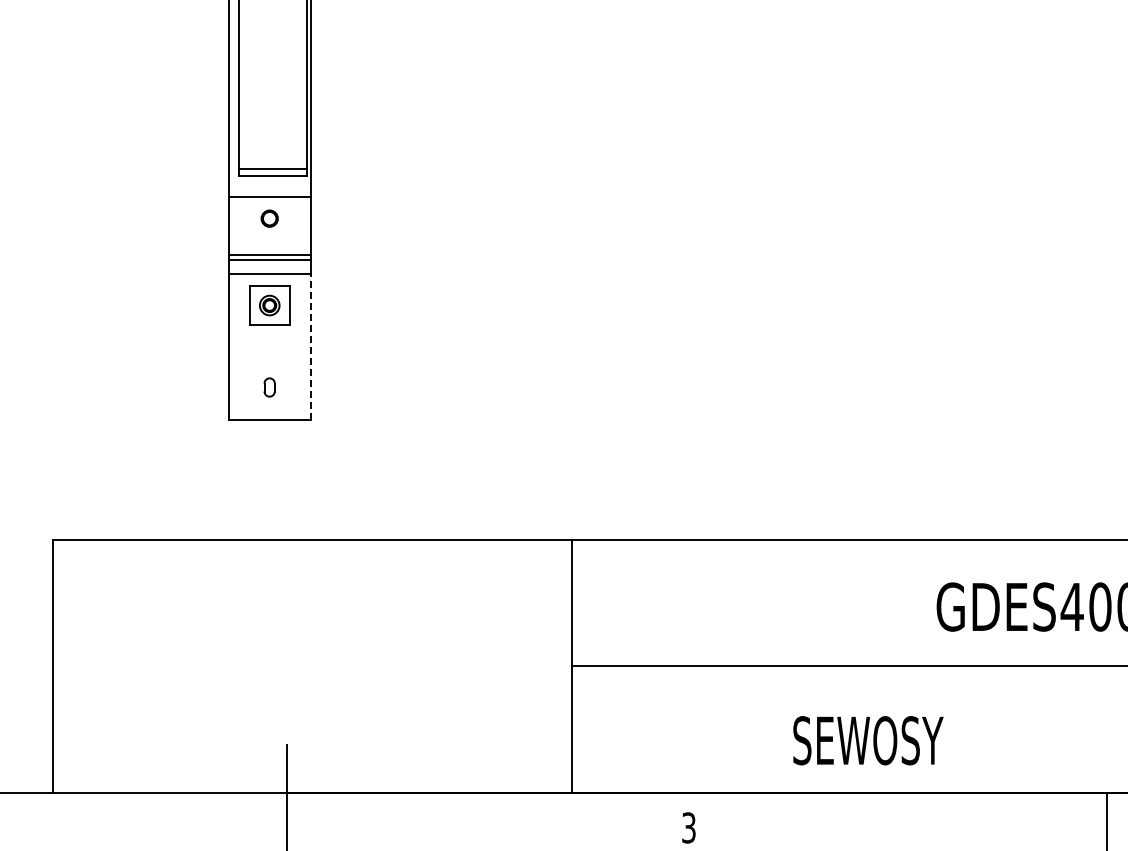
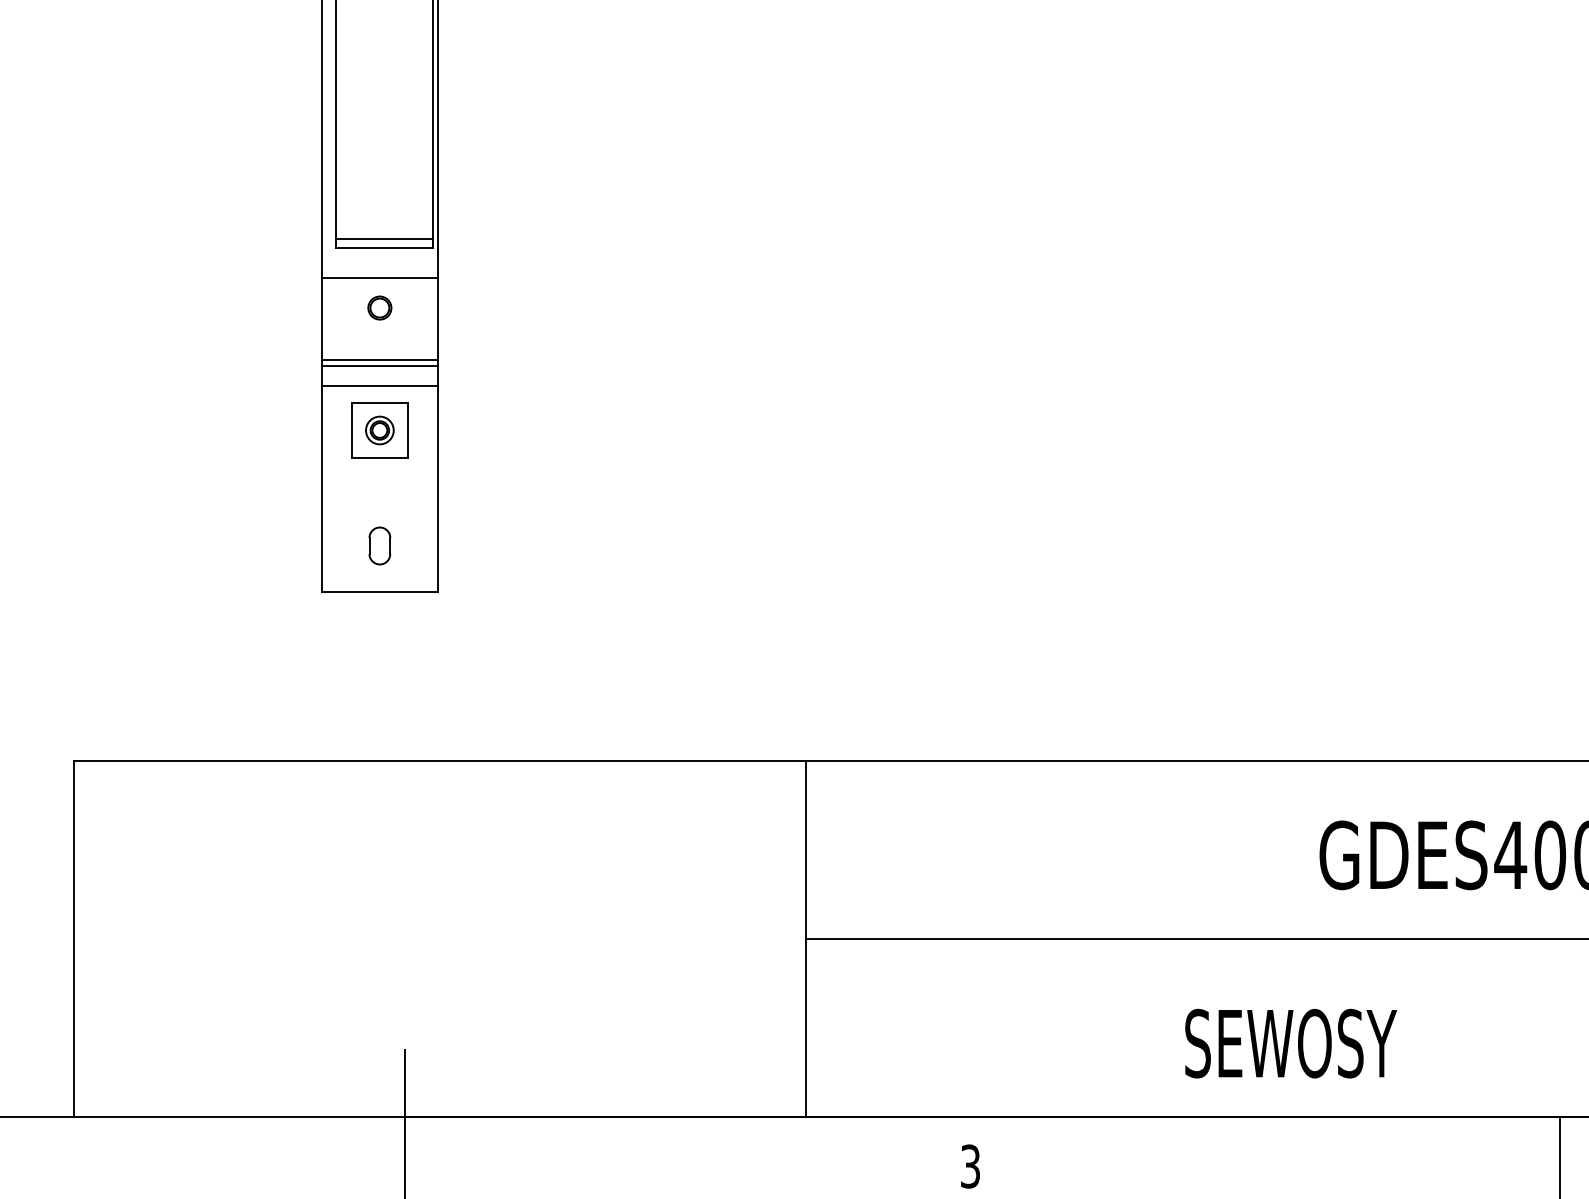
line: (310, 346) -> (437, 488), dashed -> solid
part: (269, 387) -> (379, 545), size x1.43
text: (868, 740) -> (1291, 1043), moved

